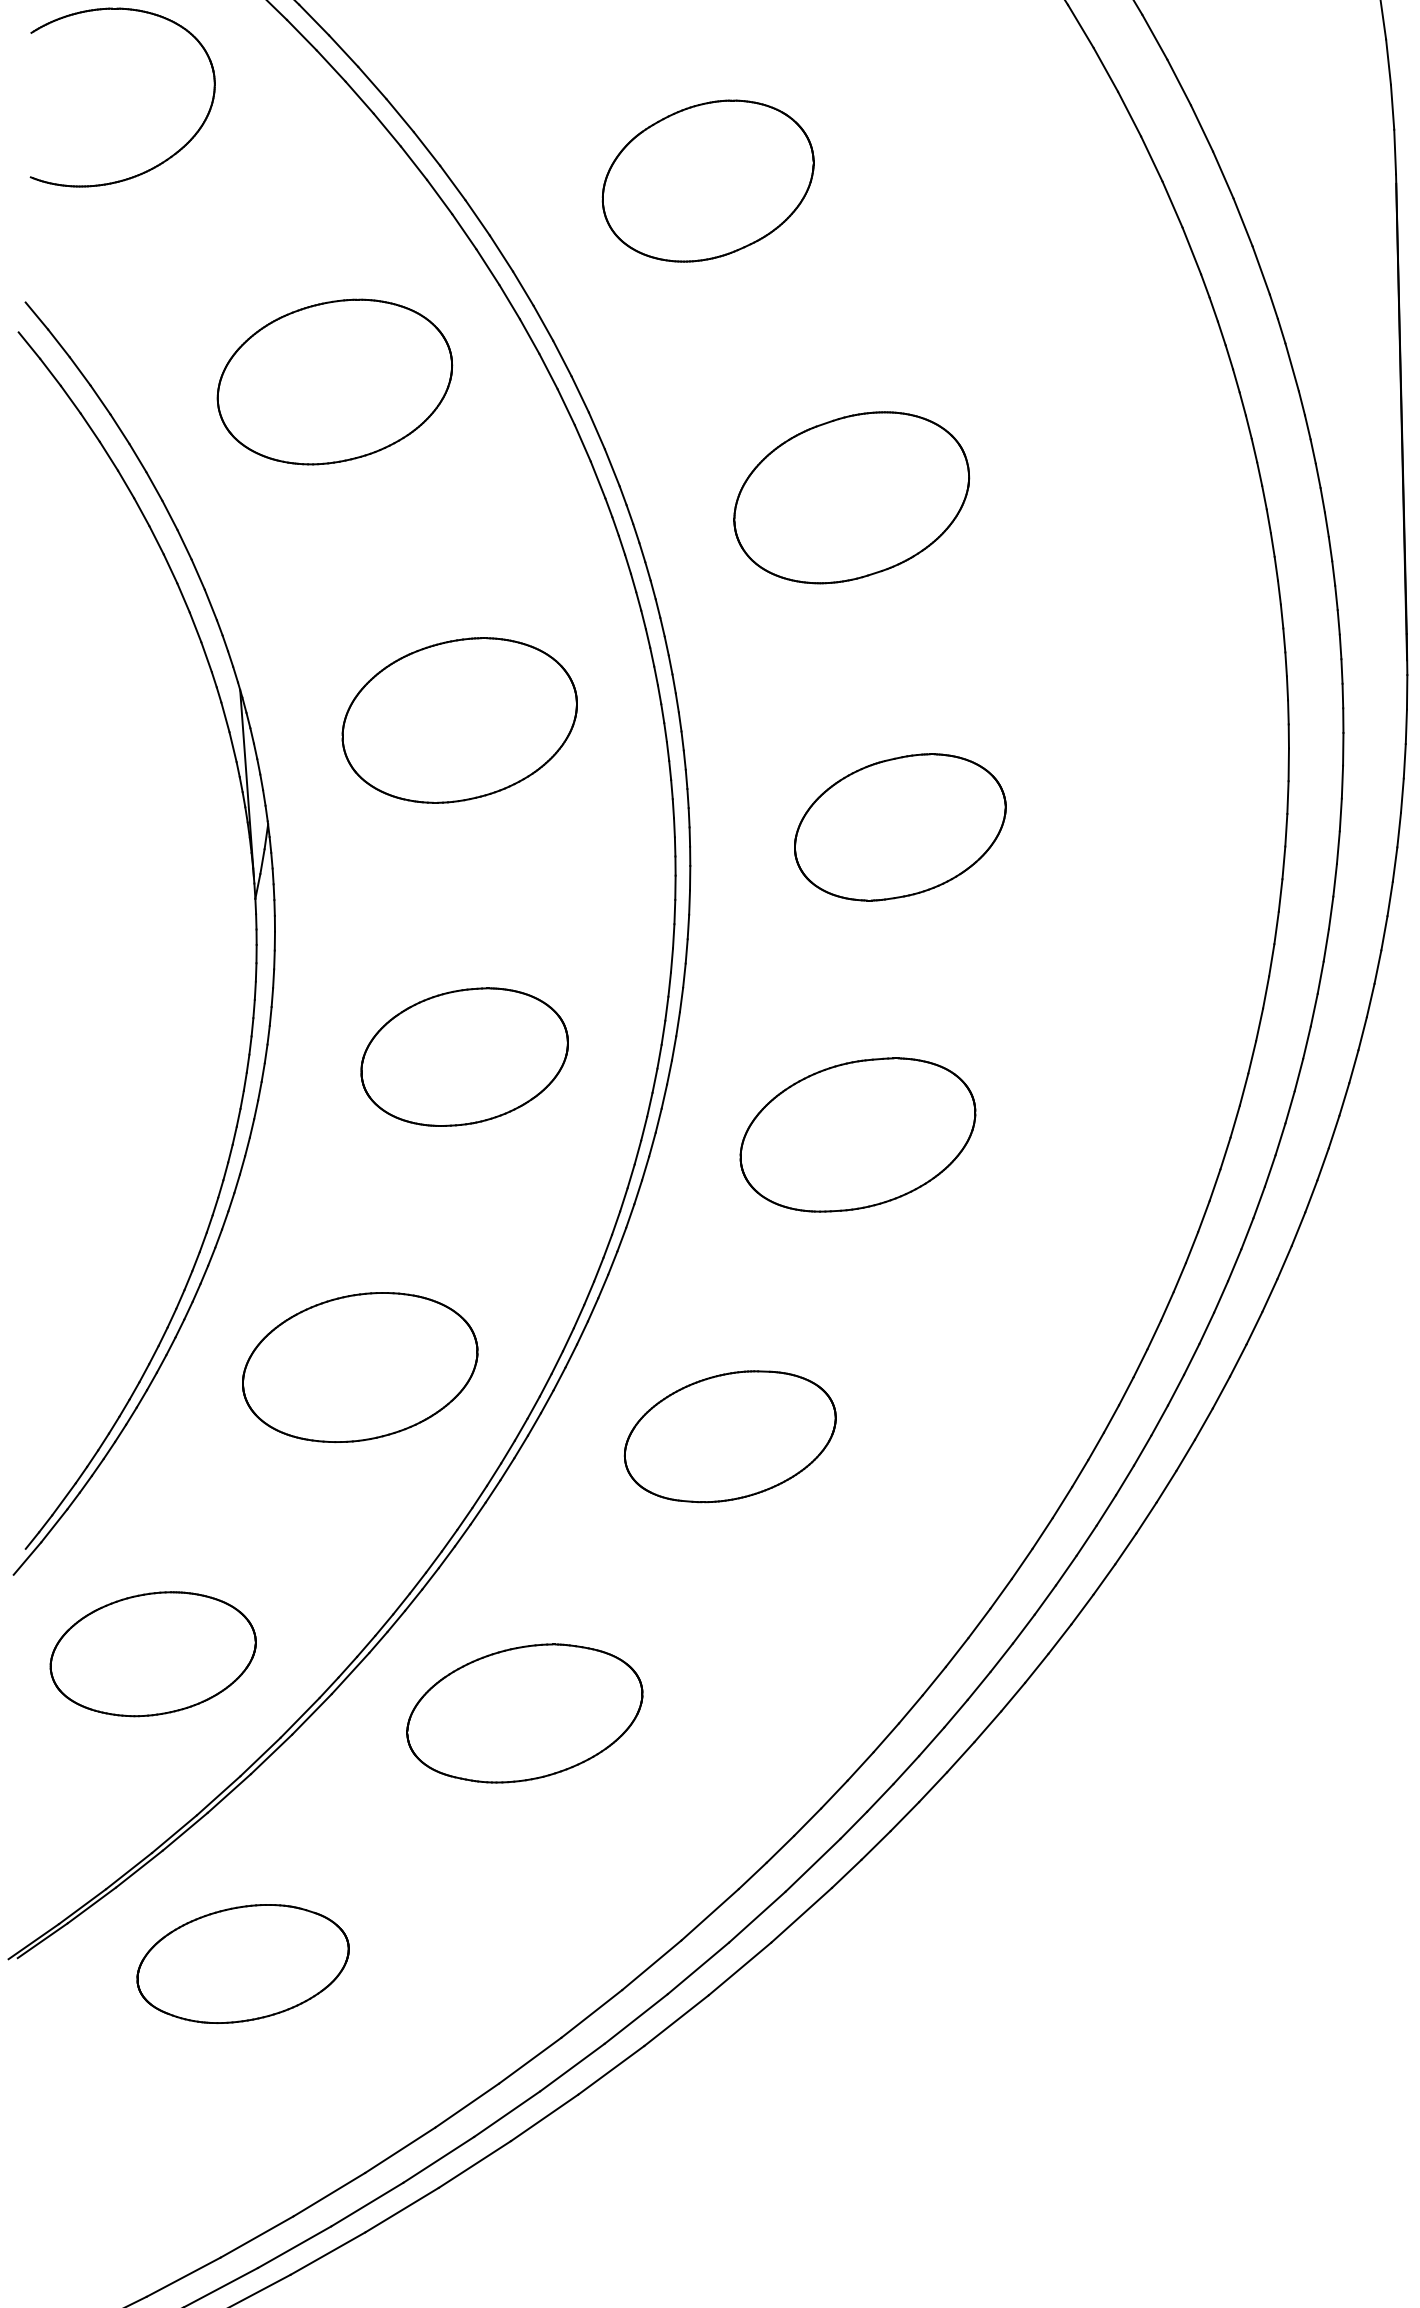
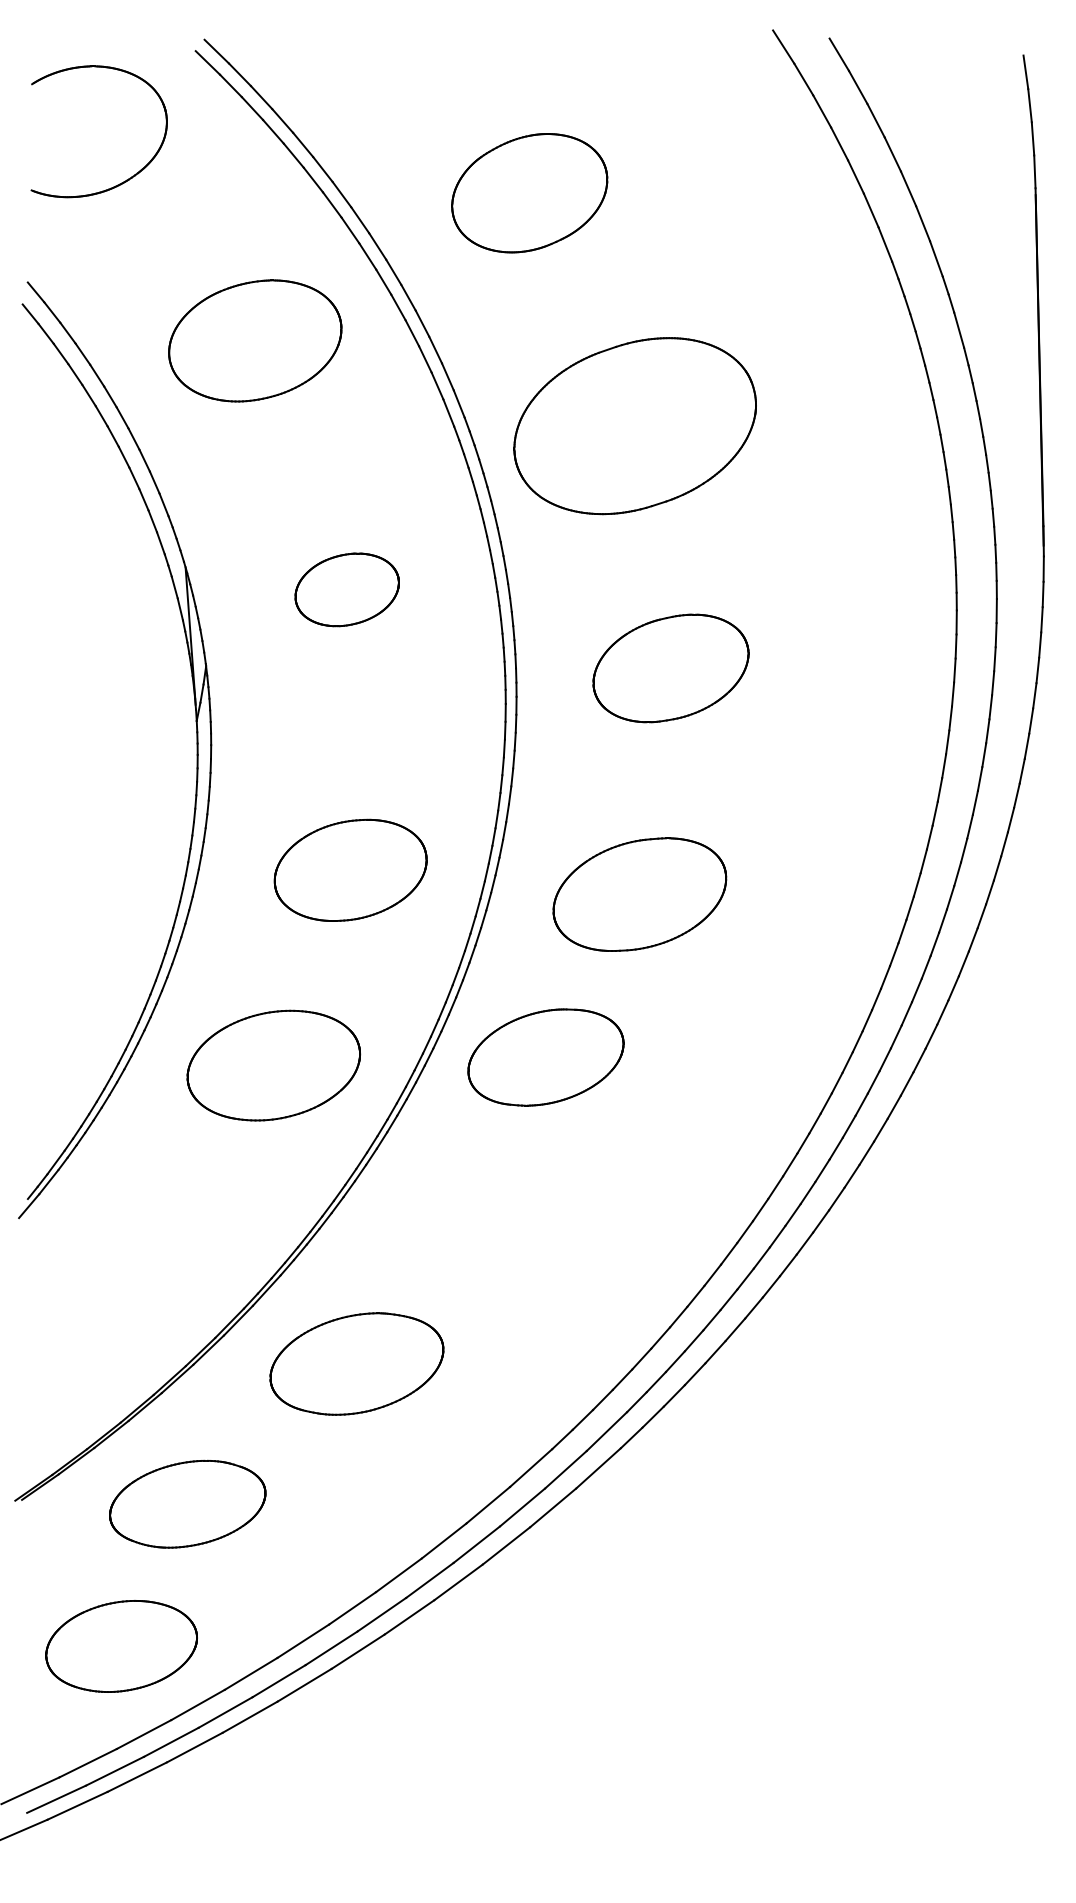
part: (852, 496) -> (635, 425), size x1.4
part: (460, 720) -> (347, 589), size x0.6
part: (464, 1055) -> (350, 869), moved
part: (729, 1436) -> (545, 1057), moved
part: (153, 1654) -> (121, 1646), moved
part: (524, 1712) -> (356, 1363), moved

